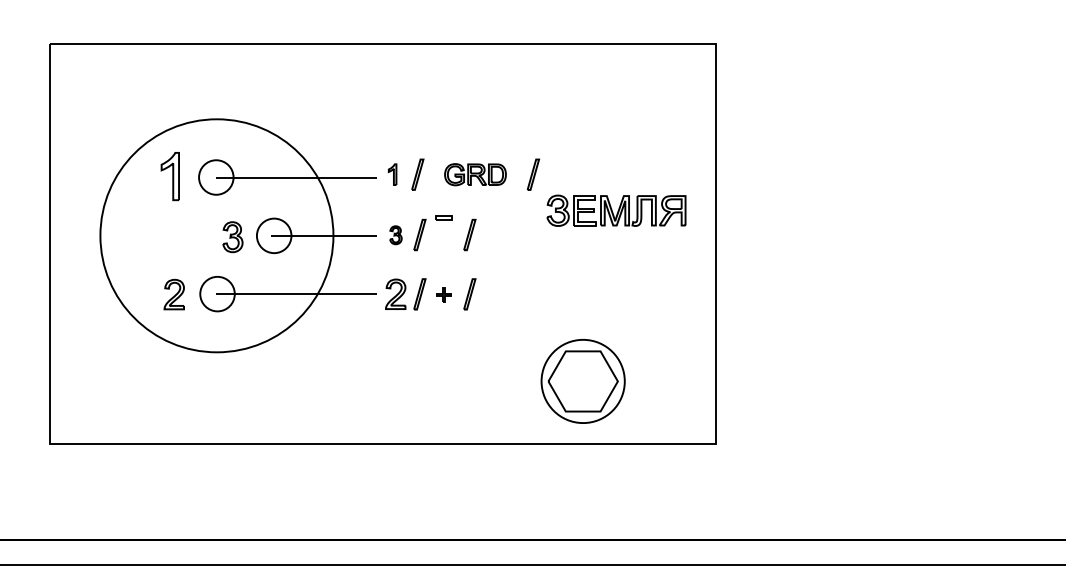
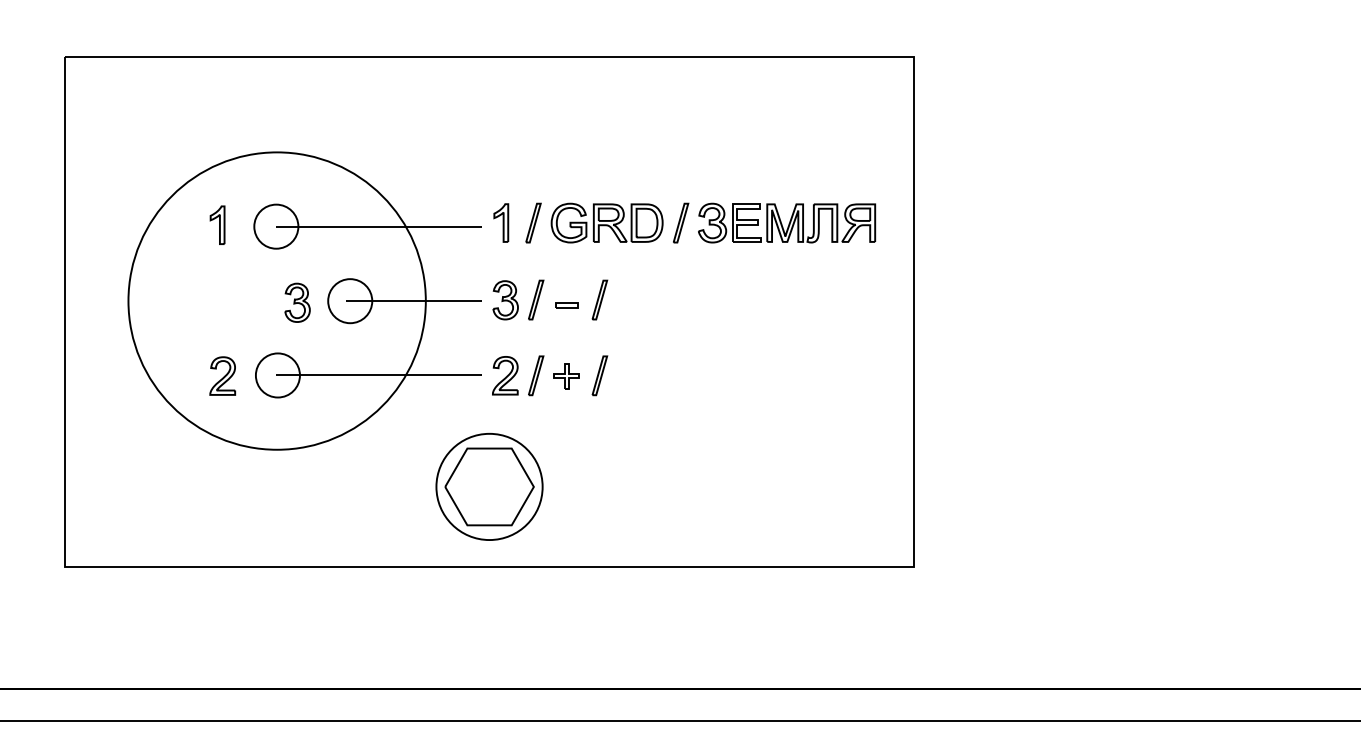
part: (392, 174) -> (501, 222), size x1.43
part: (475, 174) -> (606, 222), size x1.43
part: (170, 175) -> (217, 224), size x0.62
part: (616, 210) -> (787, 222), moved
part: (443, 218) -> (566, 305), moved
part: (395, 235) -> (505, 300), size x1.67
part: (443, 294) -> (566, 376), size x1.43
part: (583, 381) -> (489, 486), moved

